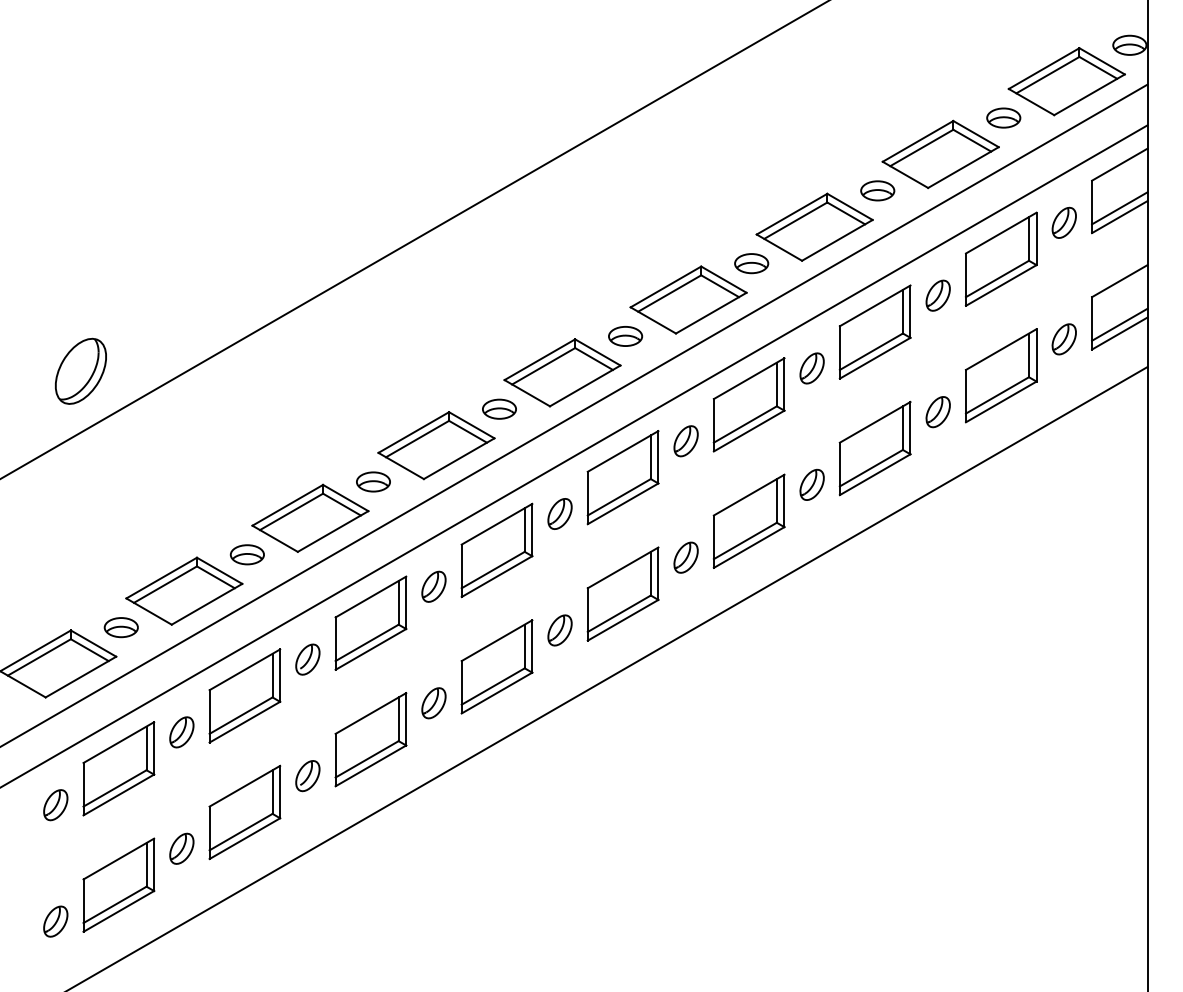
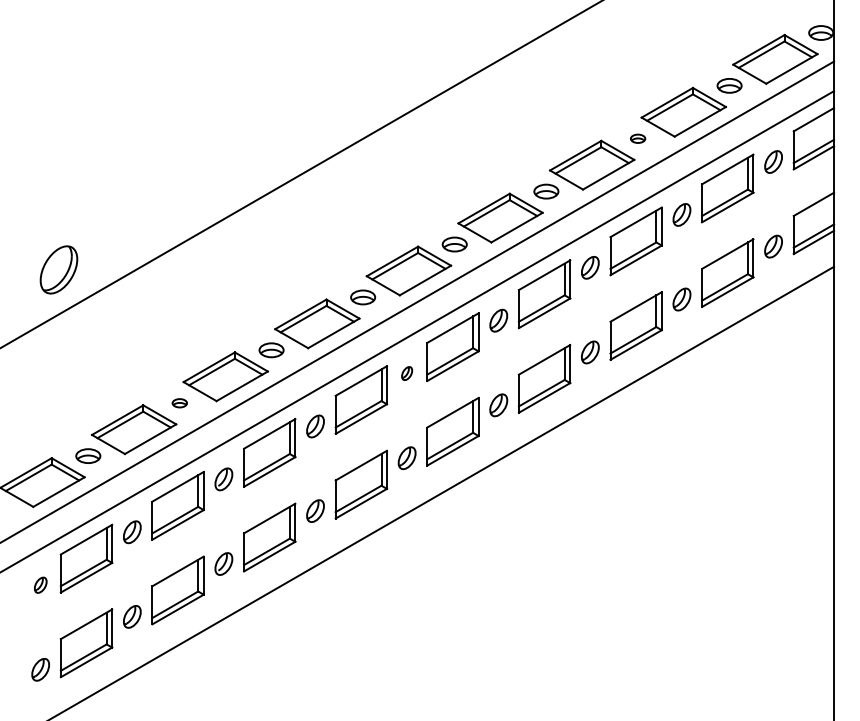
part: (877, 190) -> (637, 138), size x0.6
part: (559, 513) -> (406, 373), size x0.6
part: (246, 554) -> (179, 403), size x0.6
part: (55, 805) -> (40, 585), size x0.7

